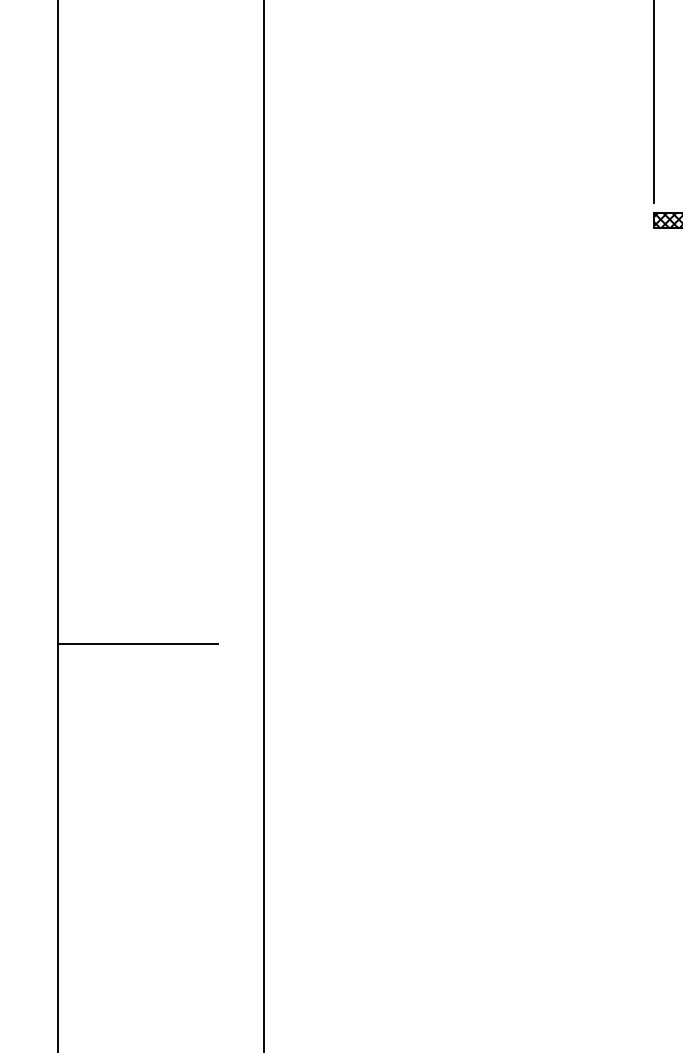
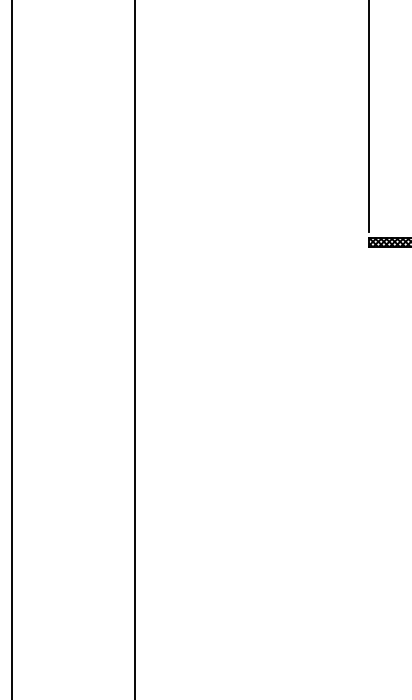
line: (136, 643) -> (59, 495), removed

